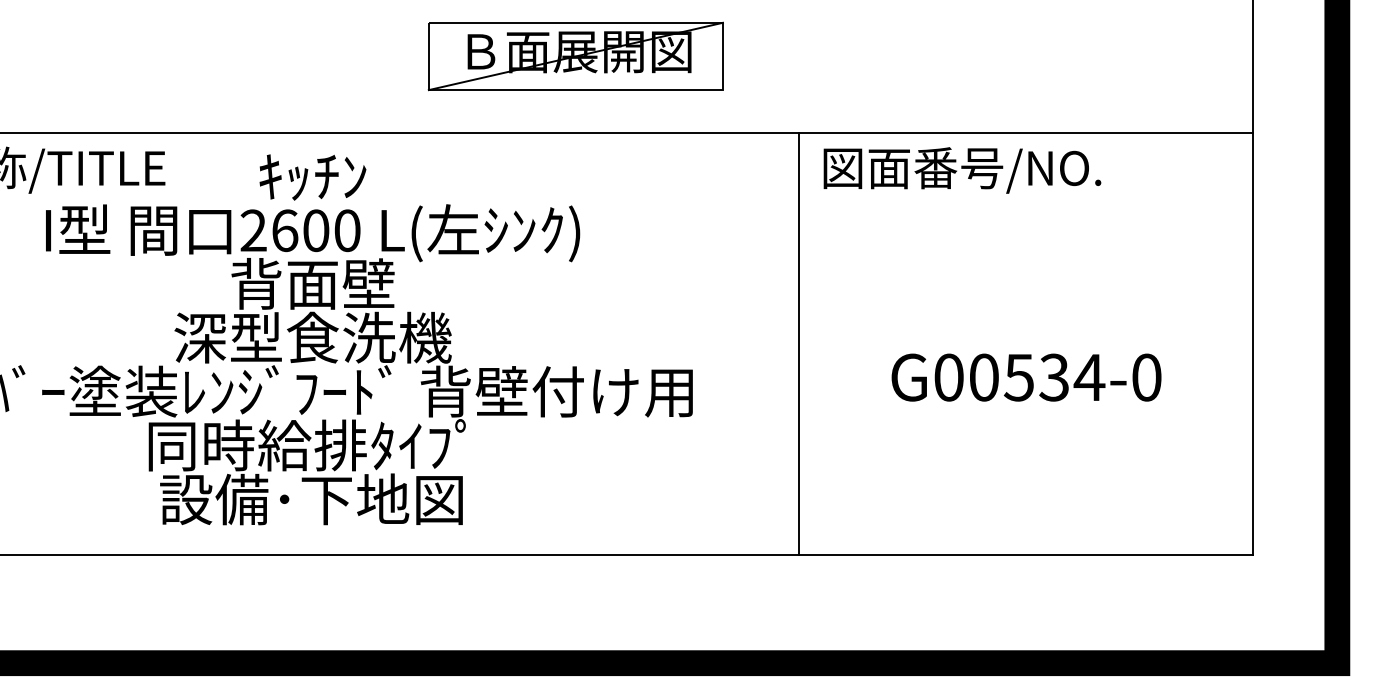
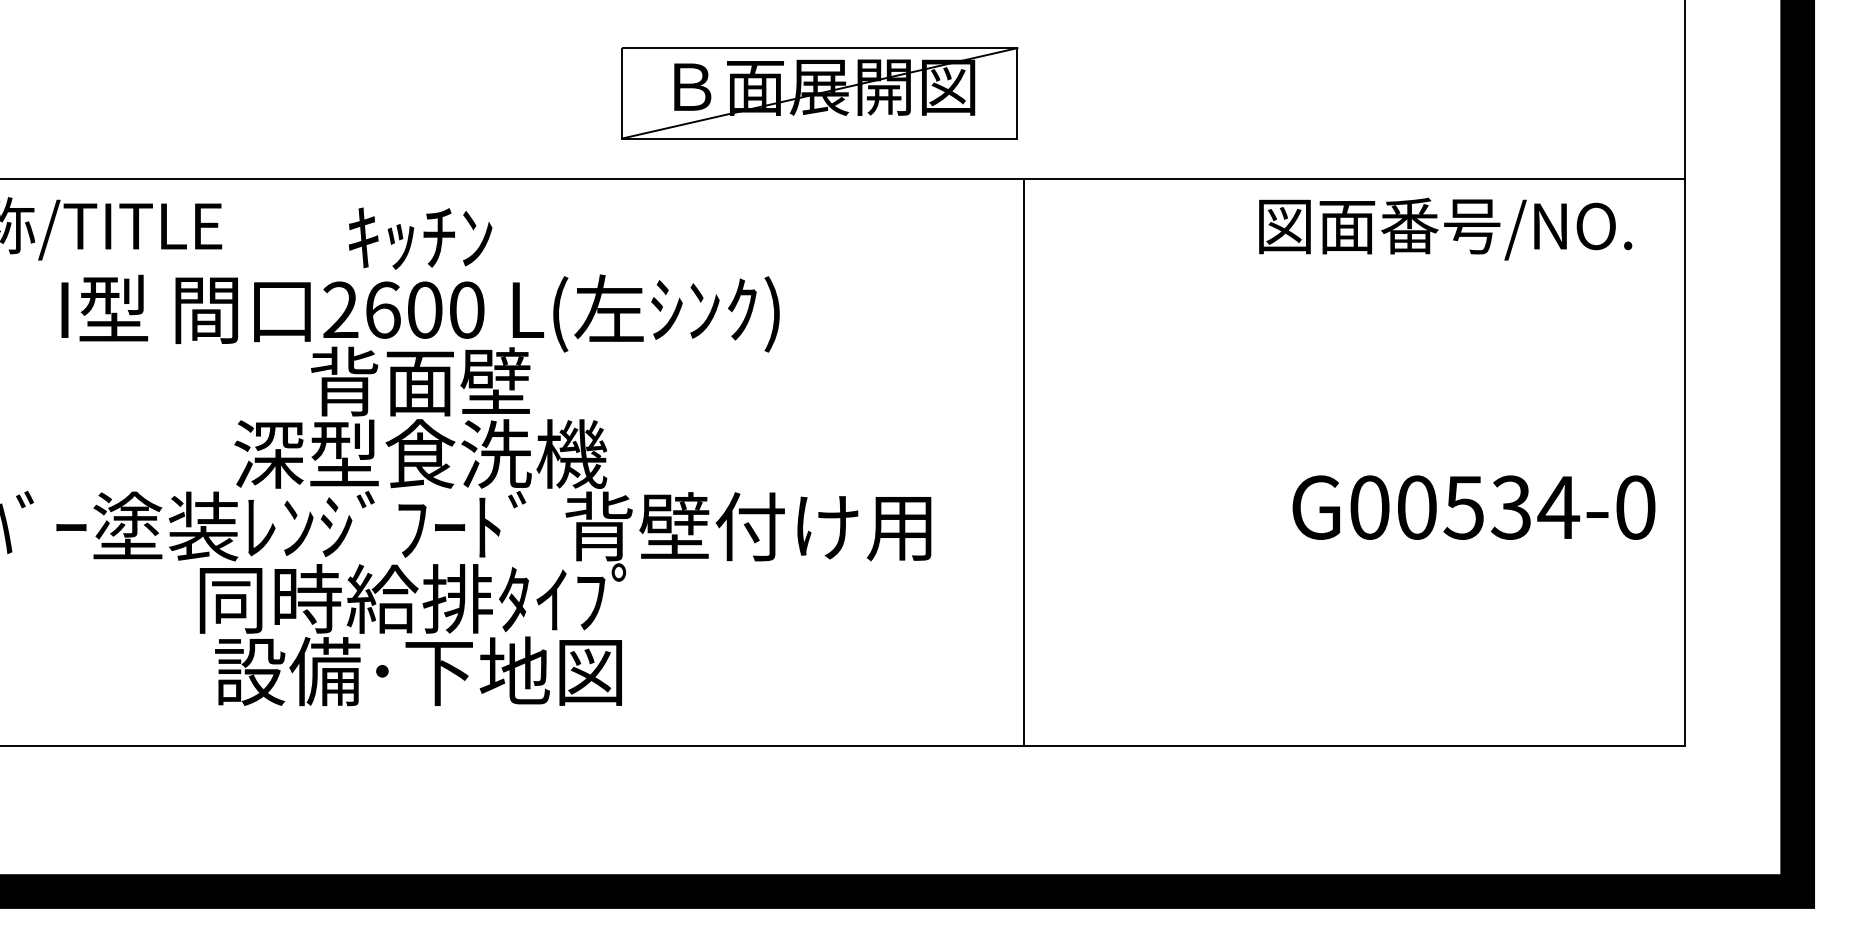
part: (575, 56) -> (819, 93), moved
text: (962, 170) -> (1445, 229), moved
line: (799, 343) -> (1024, 461), moved
text: (1026, 377) -> (1473, 507), moved

